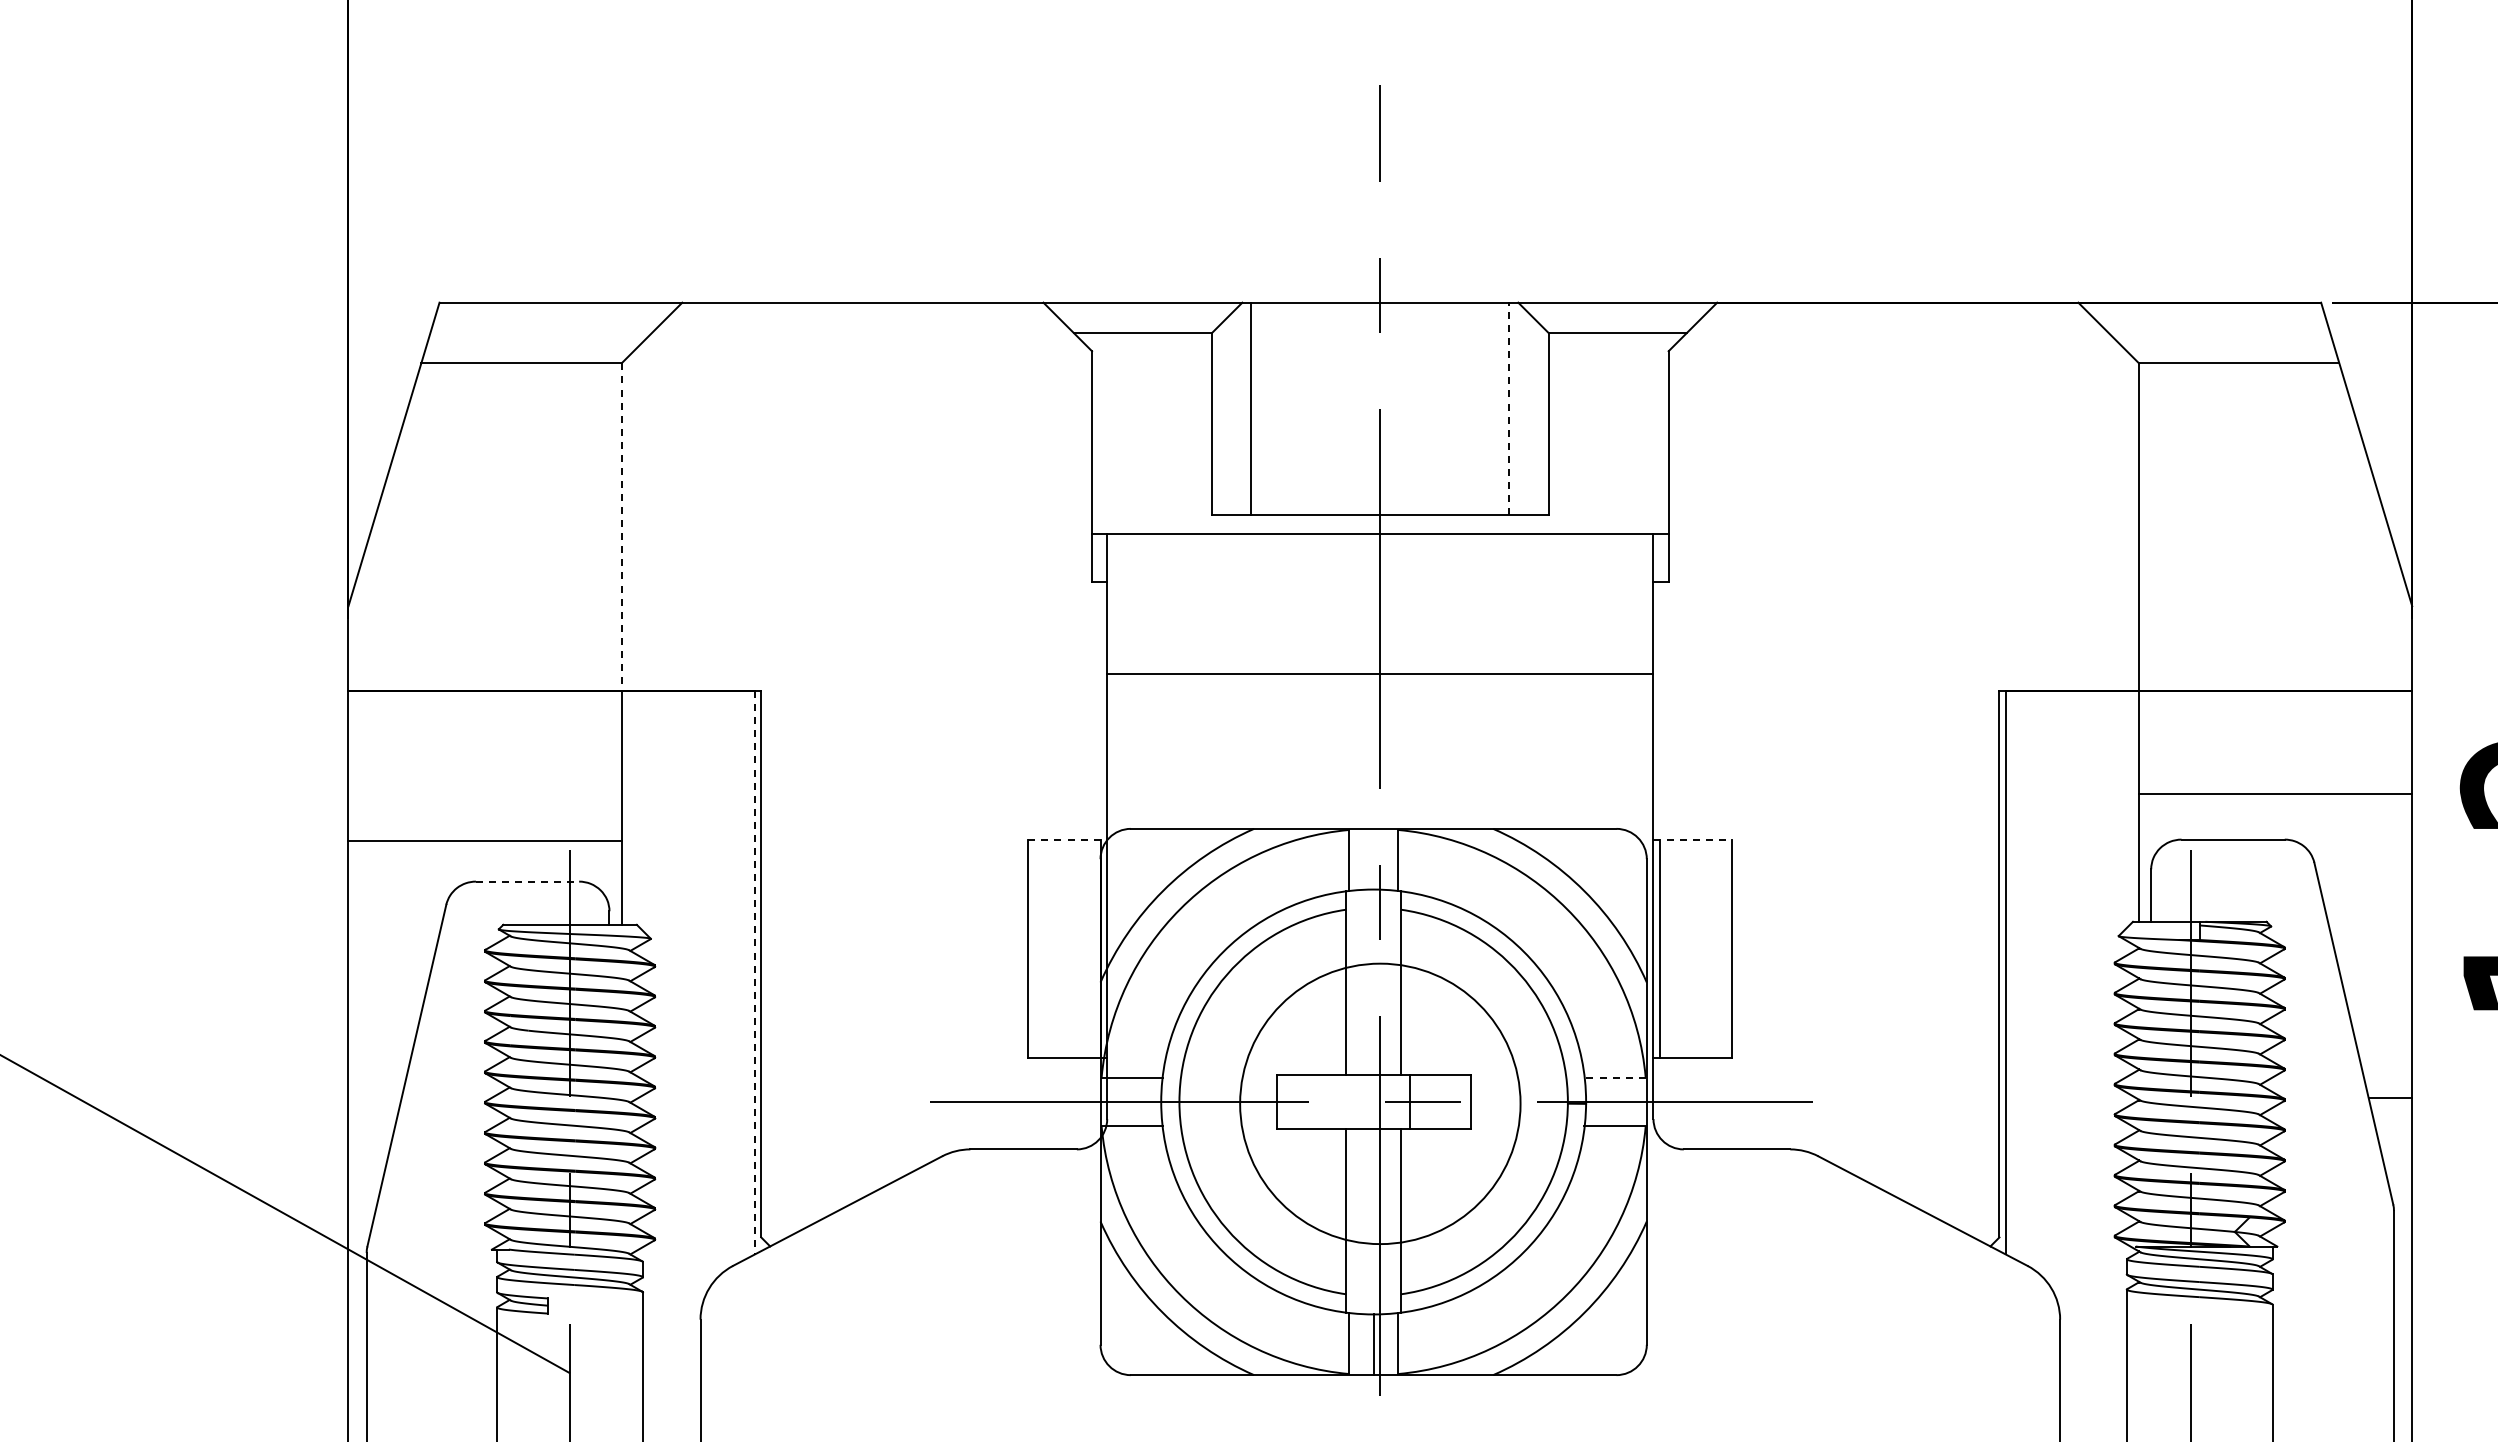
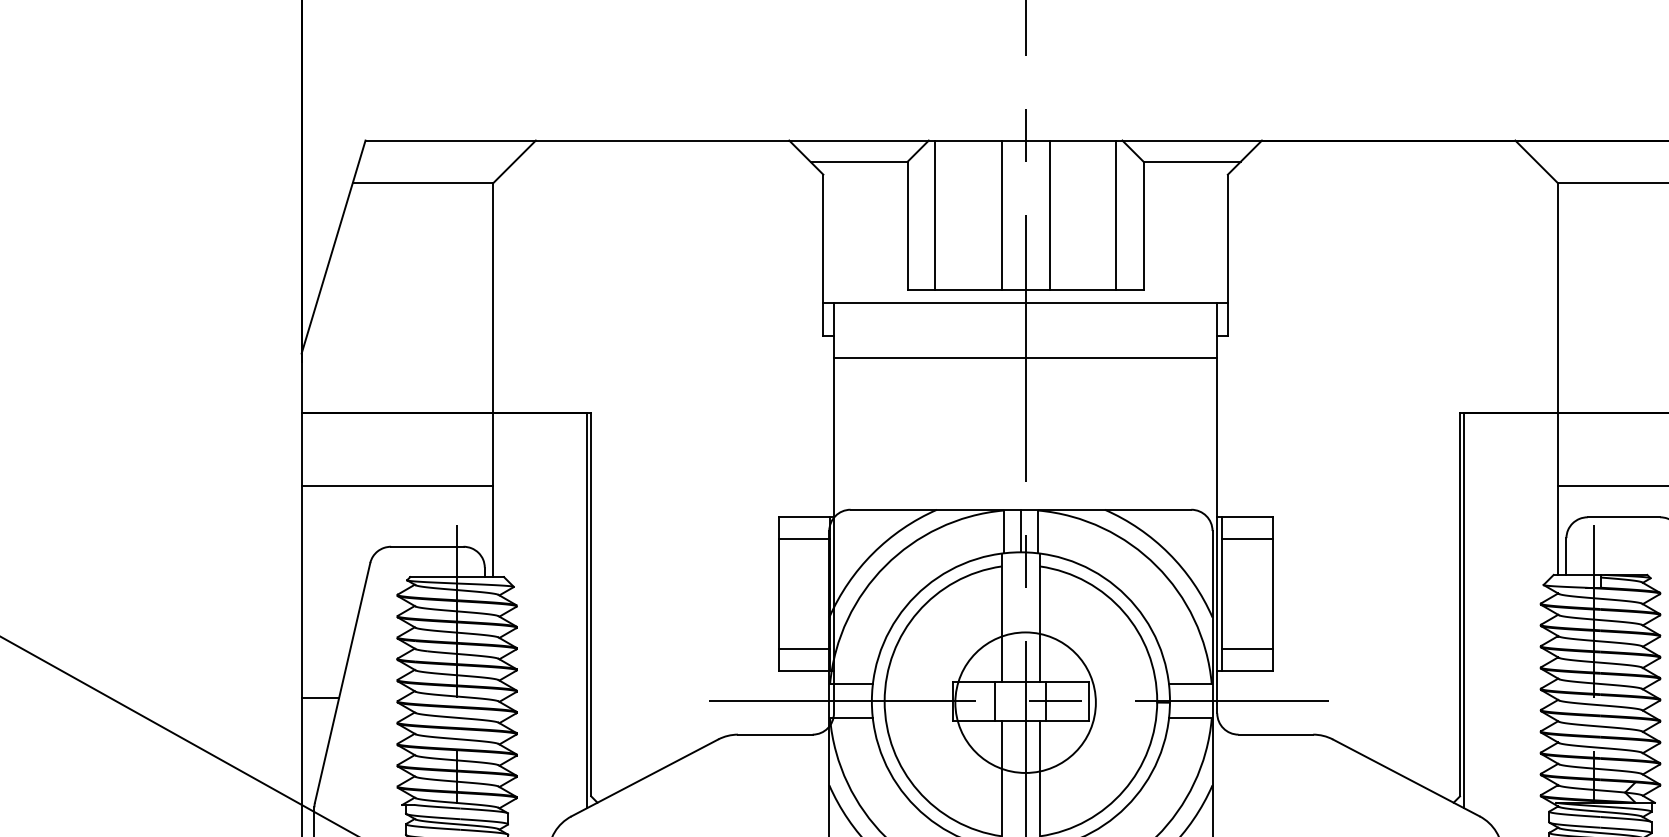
line: (1345, 408) -> (1001, 214), added
line: (1414, 408) -> (1049, 214), added
line: (1509, 408) -> (1116, 214), dashed -> solid
line: (621, 527) -> (493, 298), dashed -> solid
line: (1380, 673) -> (1025, 357), moved
line: (1068, 839) -> (806, 517), dashed -> solid
line: (1693, 839) -> (1245, 517), dashed -> solid
line: (484, 841) -> (397, 485), moved
line: (1373, 858) -> (1020, 530), added
line: (1064, 870) -> (804, 538), added
line: (1695, 870) -> (1246, 538), added
line: (527, 881) -> (427, 546), dashed -> solid
line: (755, 972) -> (587, 610), dashed -> solid
line: (1064, 1028) -> (804, 649), added
line: (1695, 1028) -> (1246, 649), added
line: (1615, 1077) -> (1190, 684), dashed -> solid
line: (374, 1097) -> (319, 698), added
line: (1337, 1101) -> (995, 701), added
circle: (1380, 1103) -> (1025, 702), size x0.71

